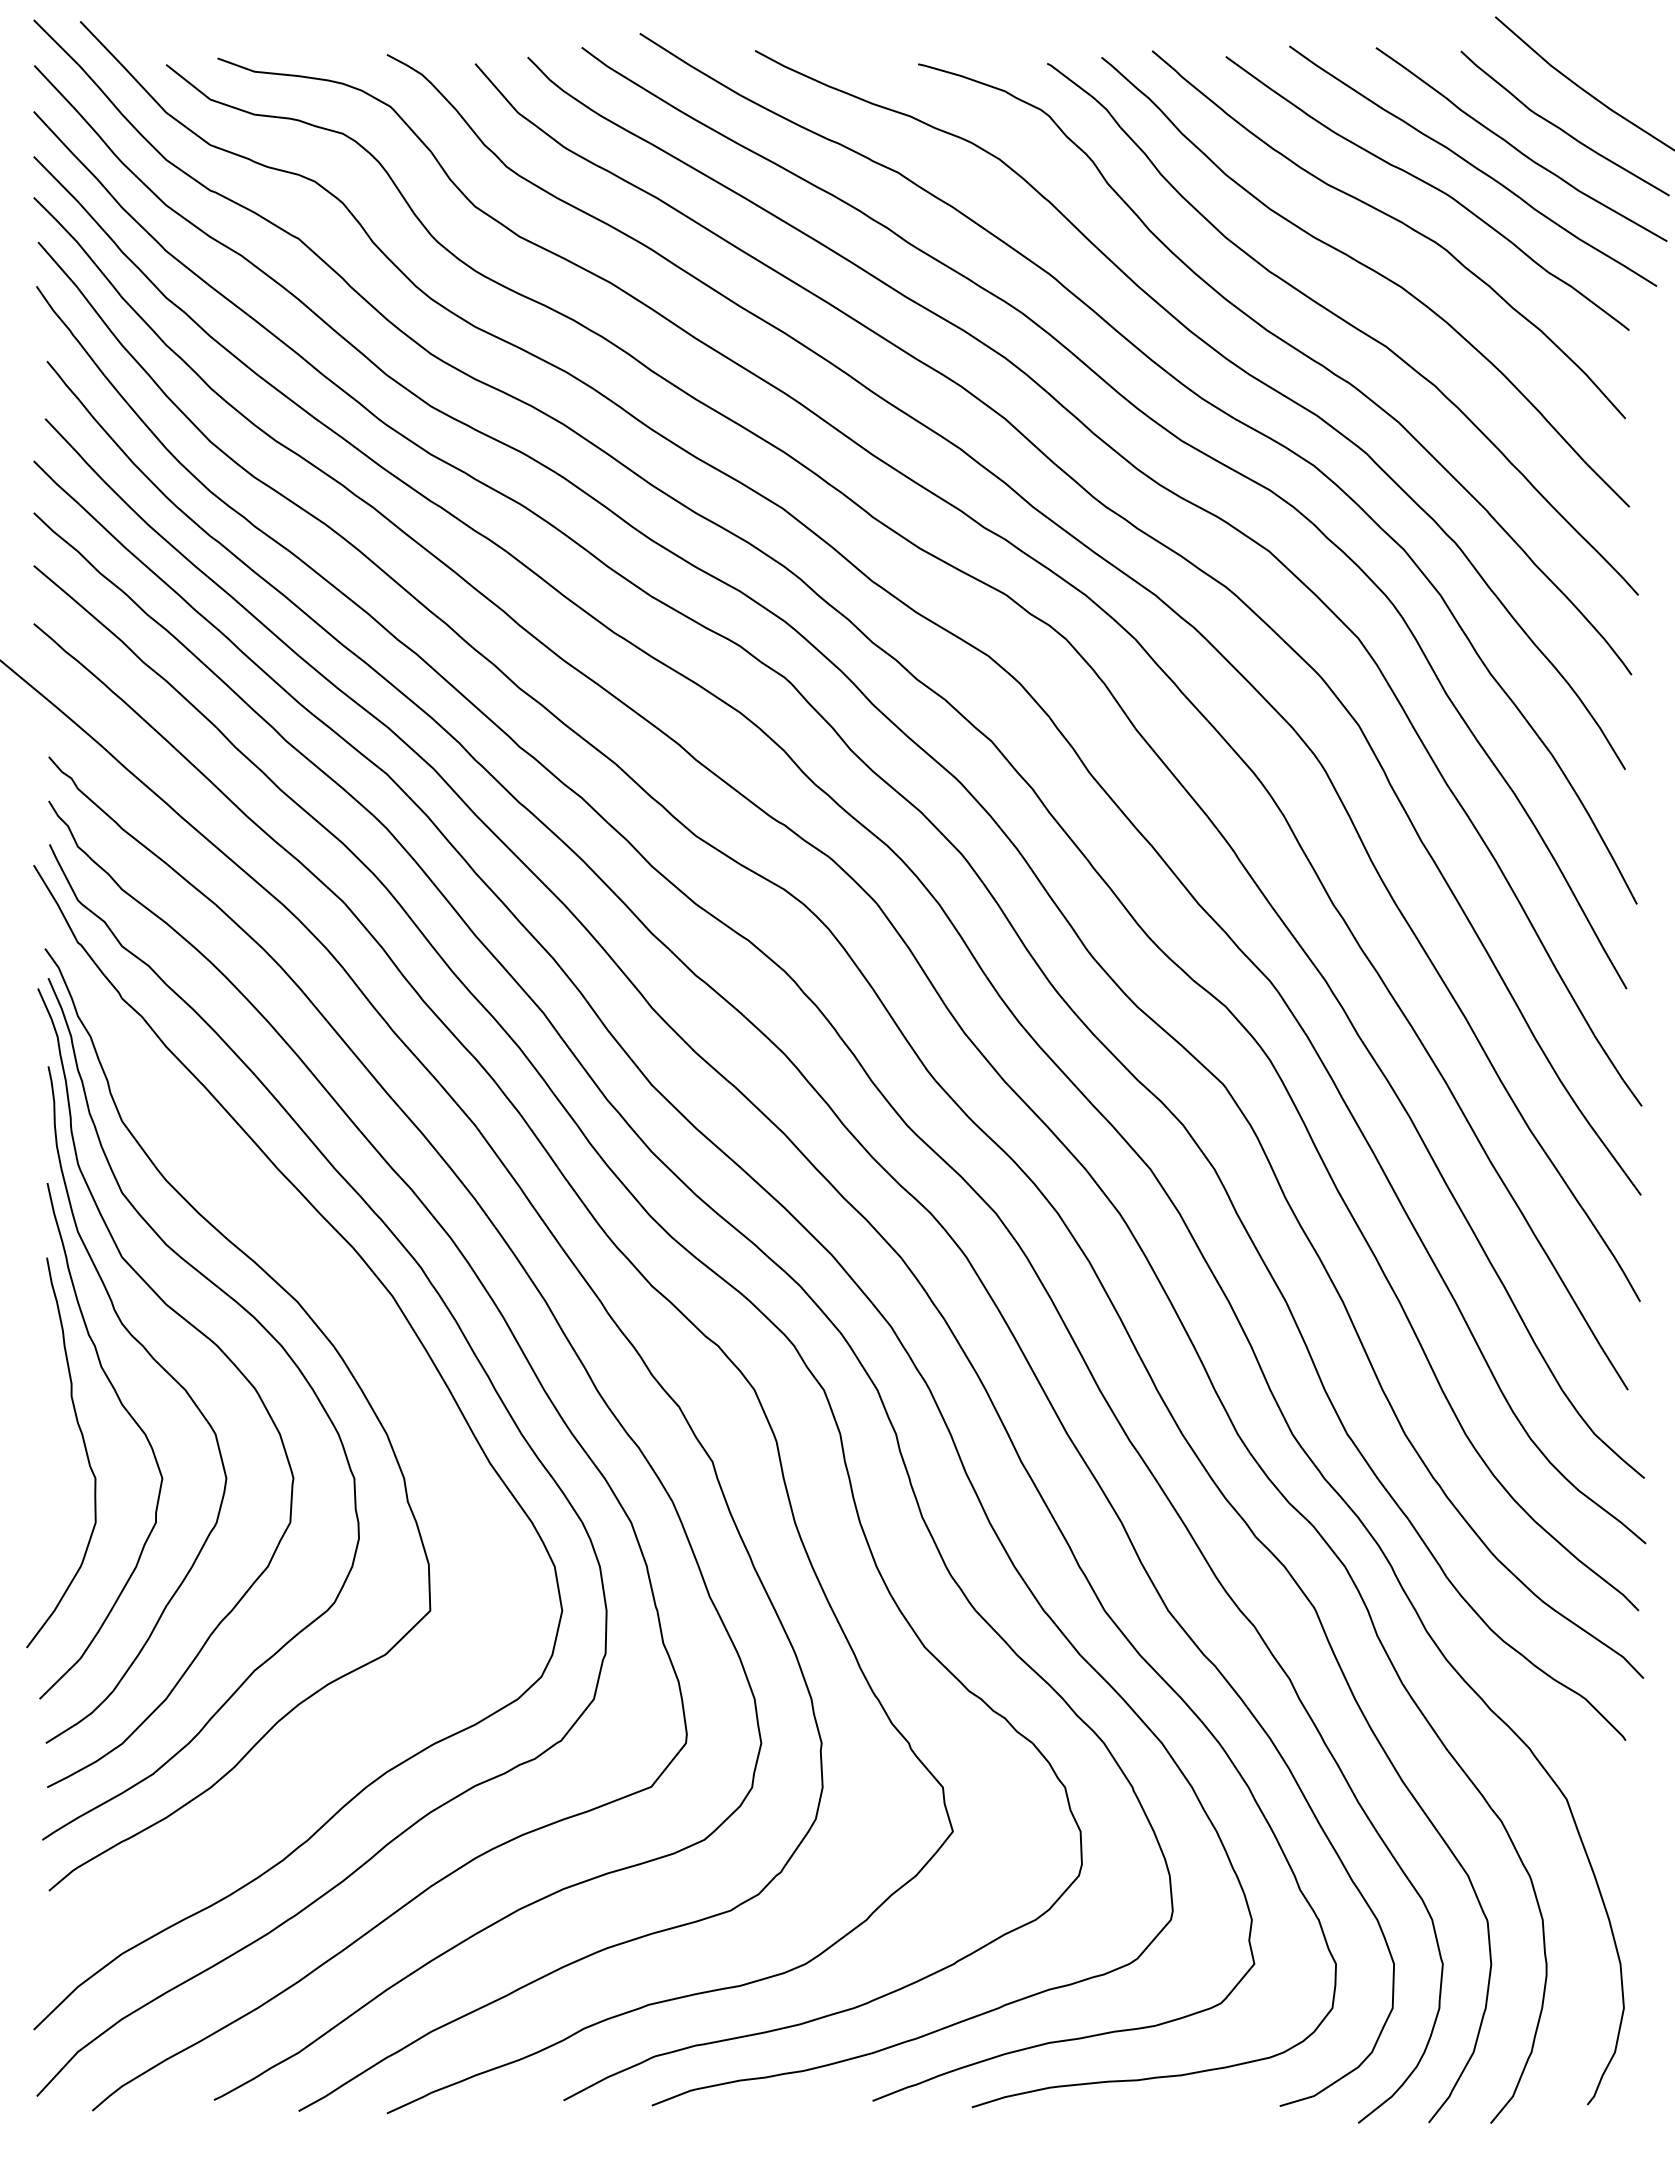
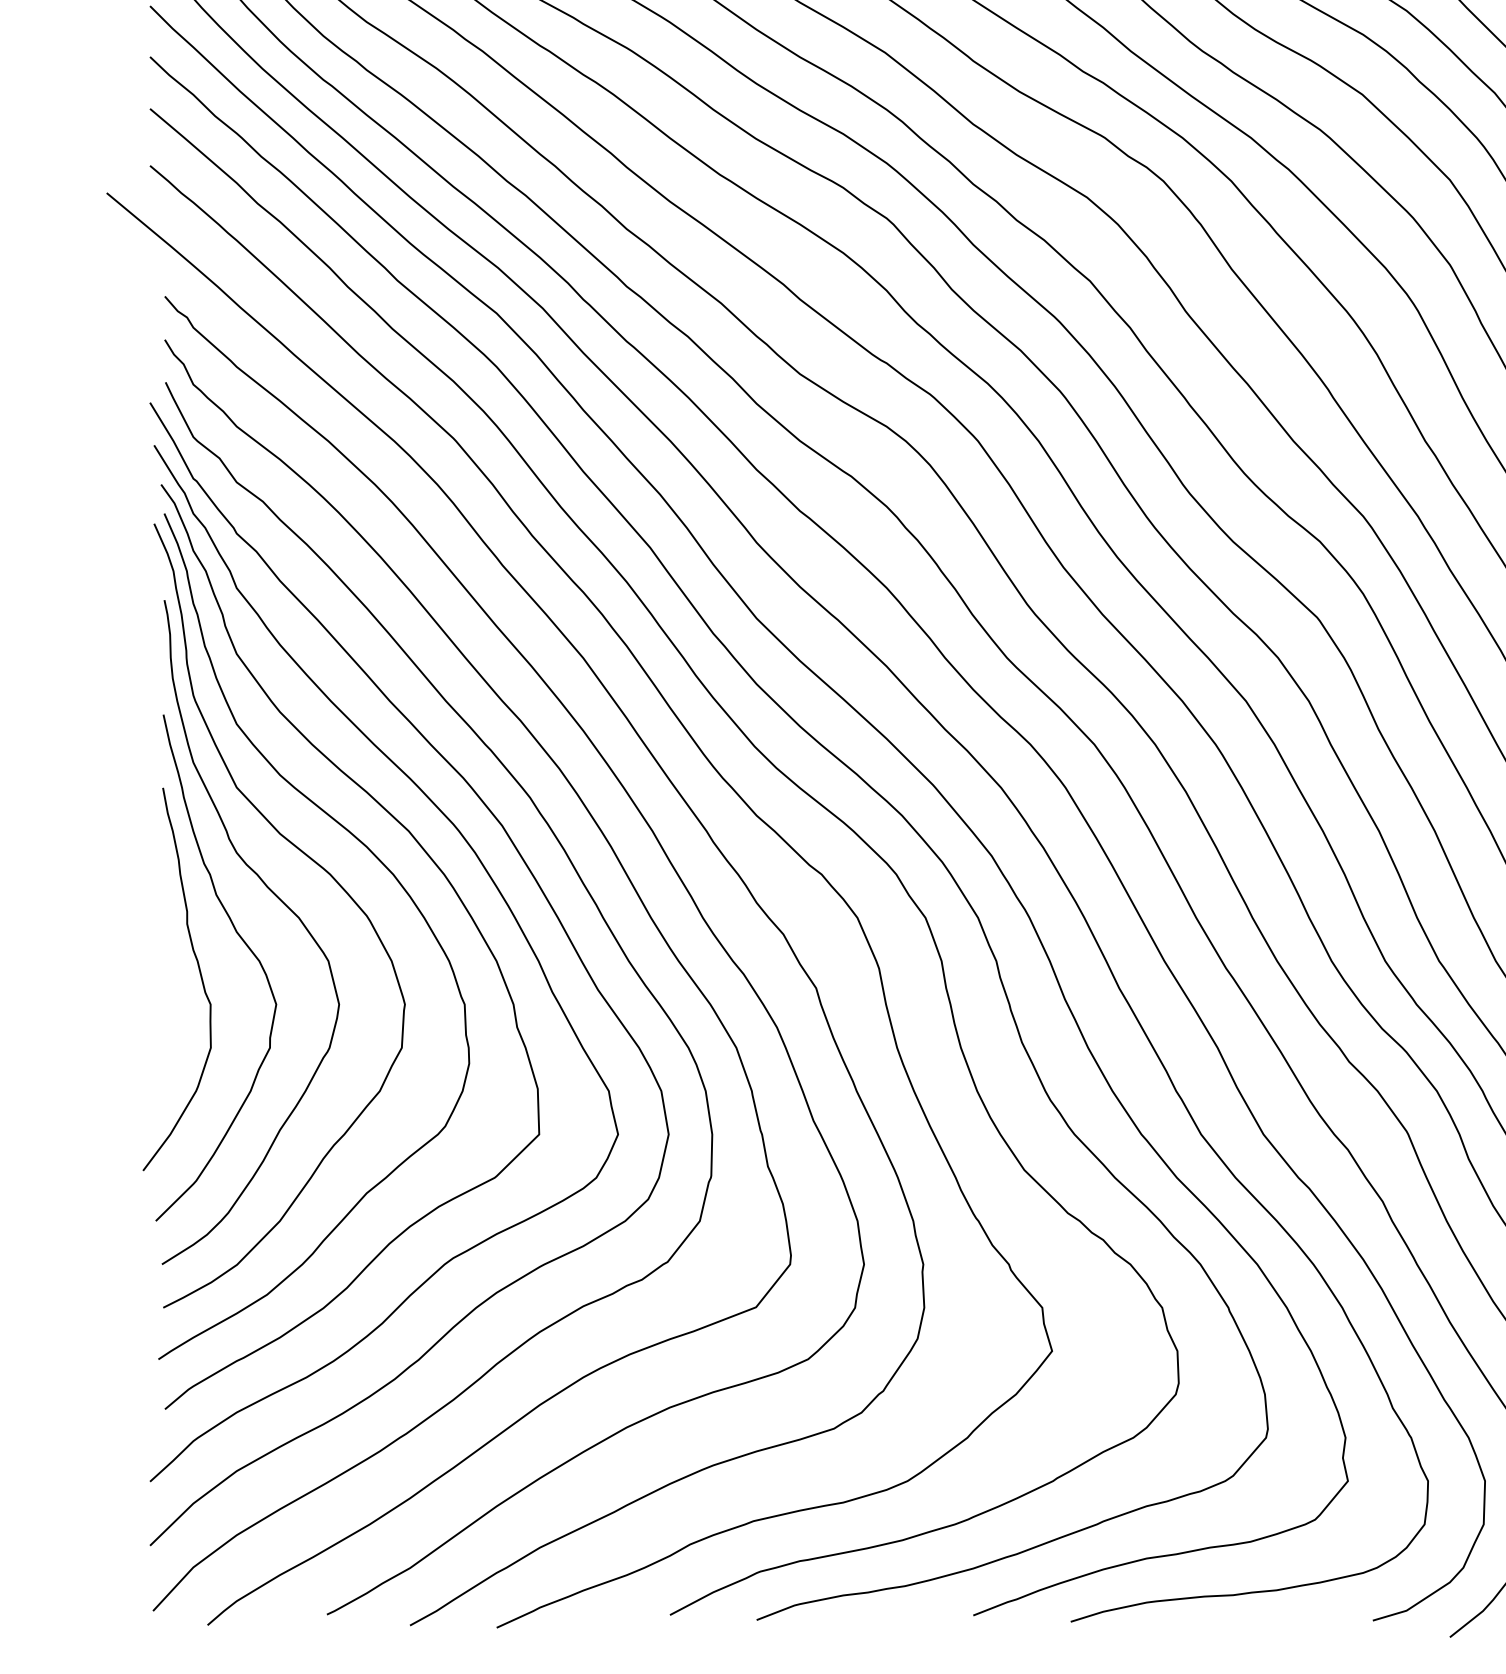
curve: (388, 1363) -> (498, 891), added

